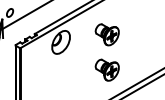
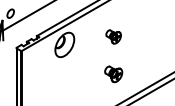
part: (106, 34) -> (112, 36), size x0.6
part: (106, 69) -> (112, 73), size x0.7

